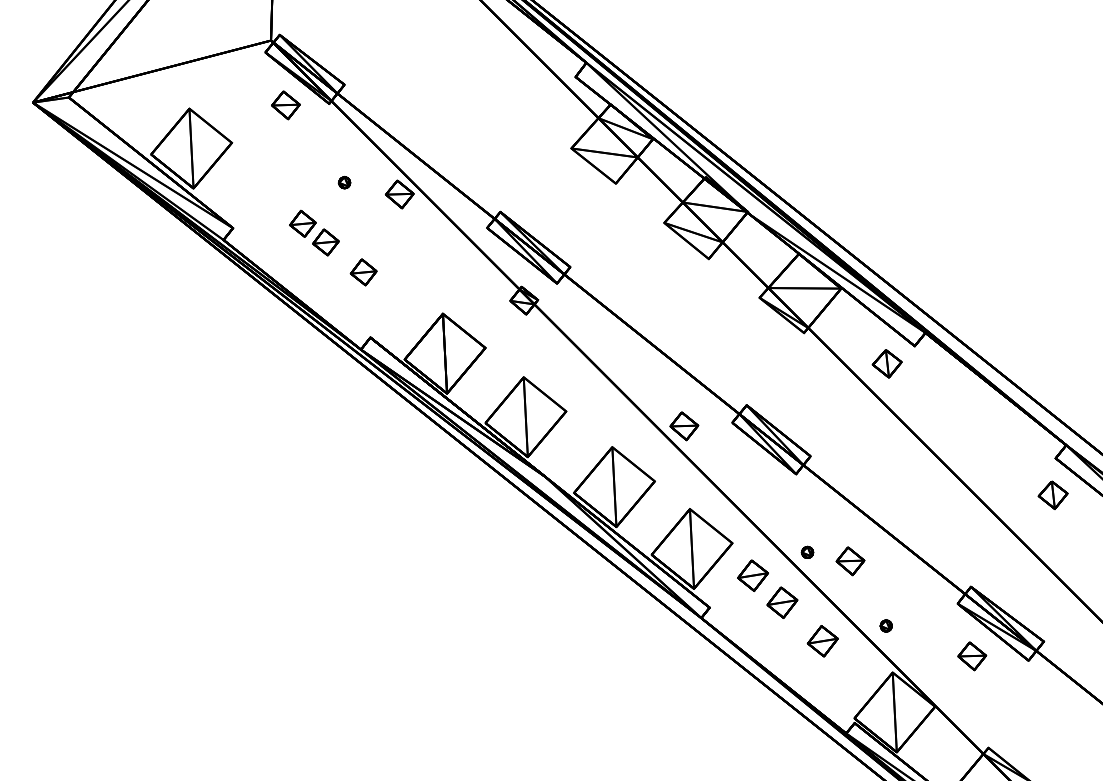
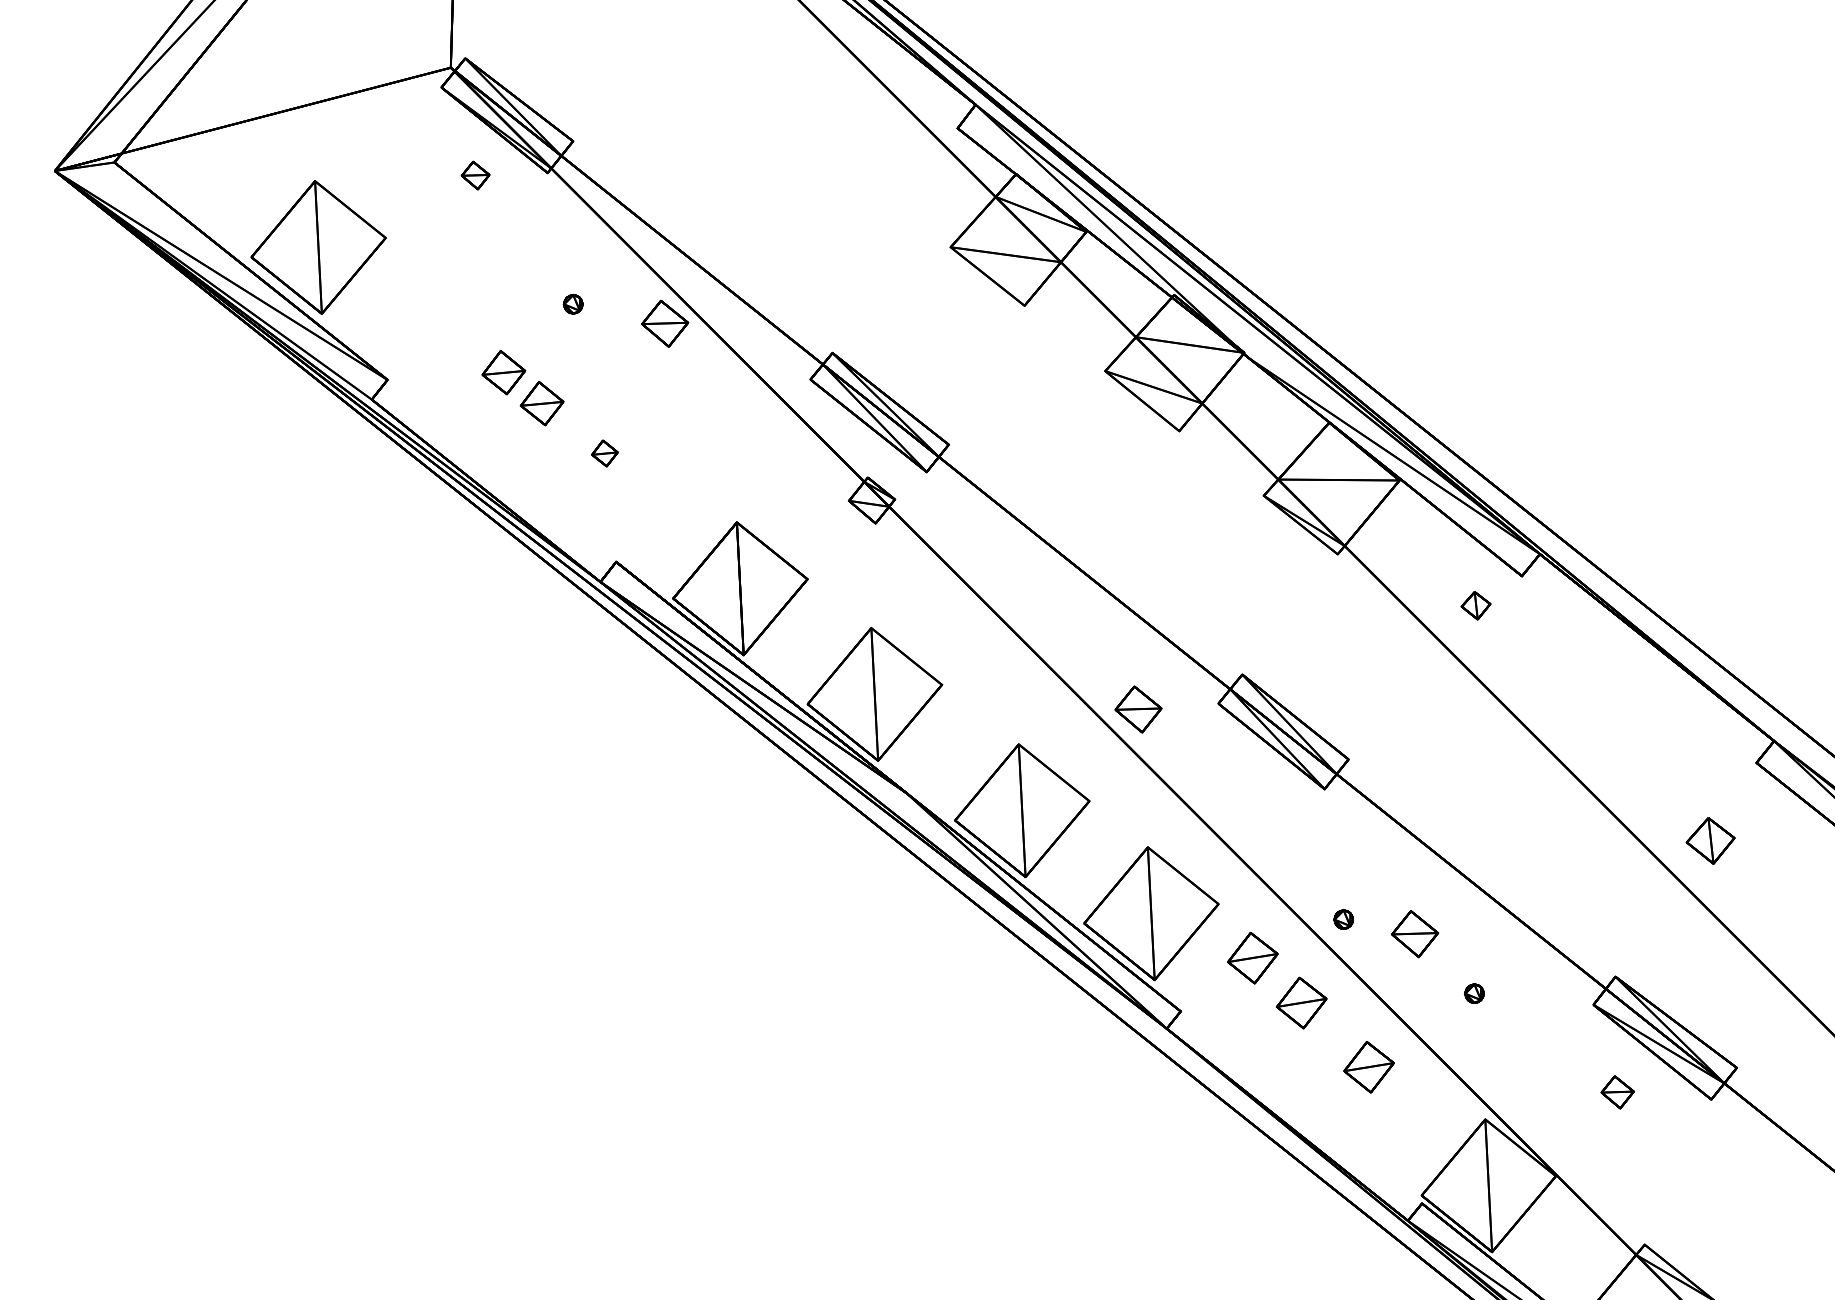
part: (285, 105) -> (474, 175), size x0.6
part: (363, 272) -> (604, 453), size x0.6
part: (886, 363) -> (1474, 605), size x0.6
part: (1052, 494) -> (1709, 839), moved
part: (885, 625) -> (1473, 992), moved
part: (972, 656) -> (1618, 1092), size x0.7

